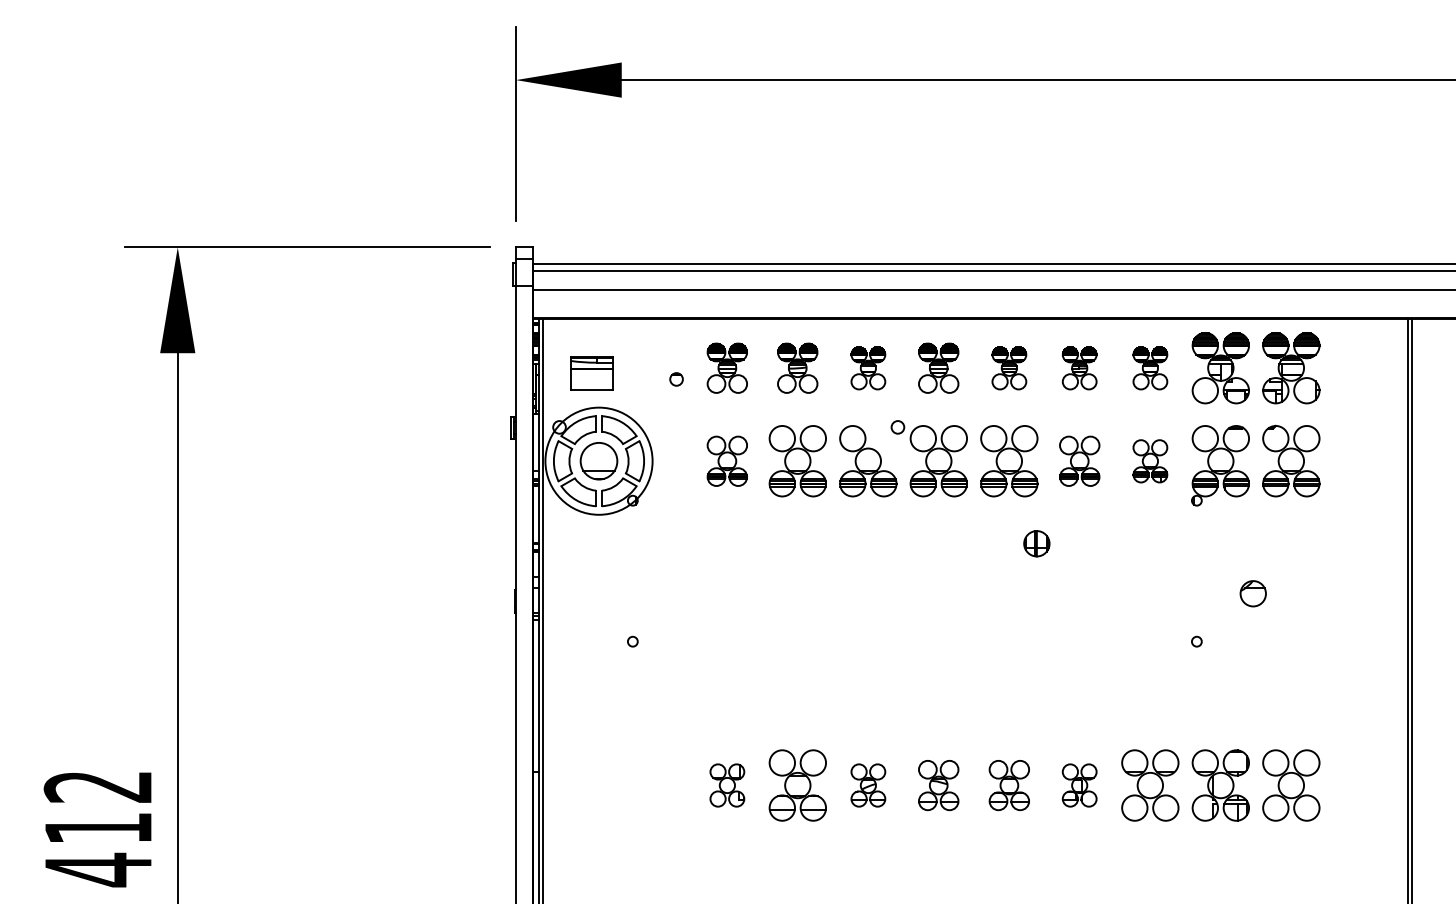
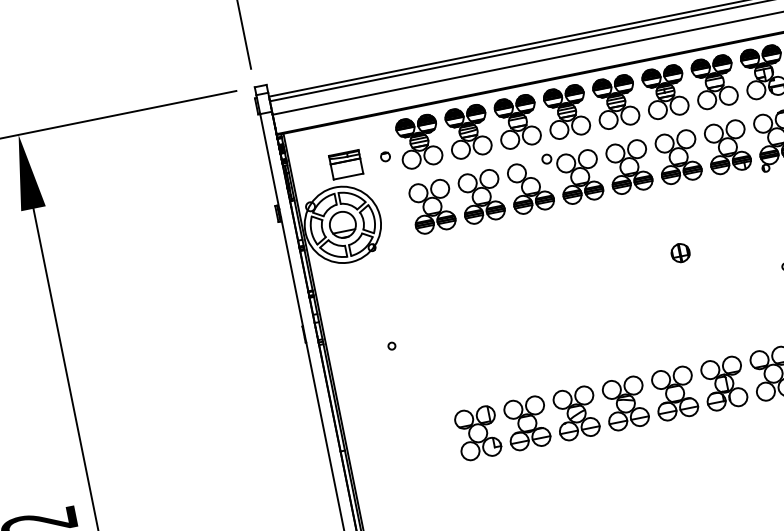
part: (727, 368) -> (419, 142), size x1.43
part: (797, 368) -> (468, 132), size x1.43
part: (868, 368) -> (518, 122), size x1.67
part: (938, 368) -> (566, 112), size x1.43
part: (1009, 368) -> (616, 102), size x1.67
part: (1079, 368) -> (665, 92), size x1.67
part: (1150, 368) -> (714, 82), size x1.67
part: (591, 373) -> (345, 164), moved
part: (727, 461) -> (432, 206), size x1.43
part: (1079, 461) -> (678, 157), size x1.43
part: (1150, 461) -> (728, 147), size x1.67
part: (1036, 543) -> (680, 252), moved
part: (727, 785) -> (478, 433), size x1.67
part: (868, 785) -> (576, 413), size x1.67
part: (938, 785) -> (625, 403), size x1.43
part: (1009, 785) -> (675, 393), size x1.43
part: (1079, 785) -> (724, 383), size x1.67

